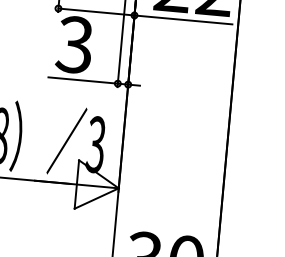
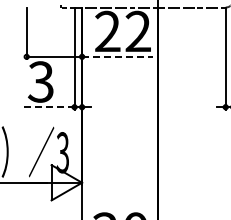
line: (183, 19) -> (117, 56), solid -> dashed
line: (82, 80) -> (48, 107), solid -> dashed

